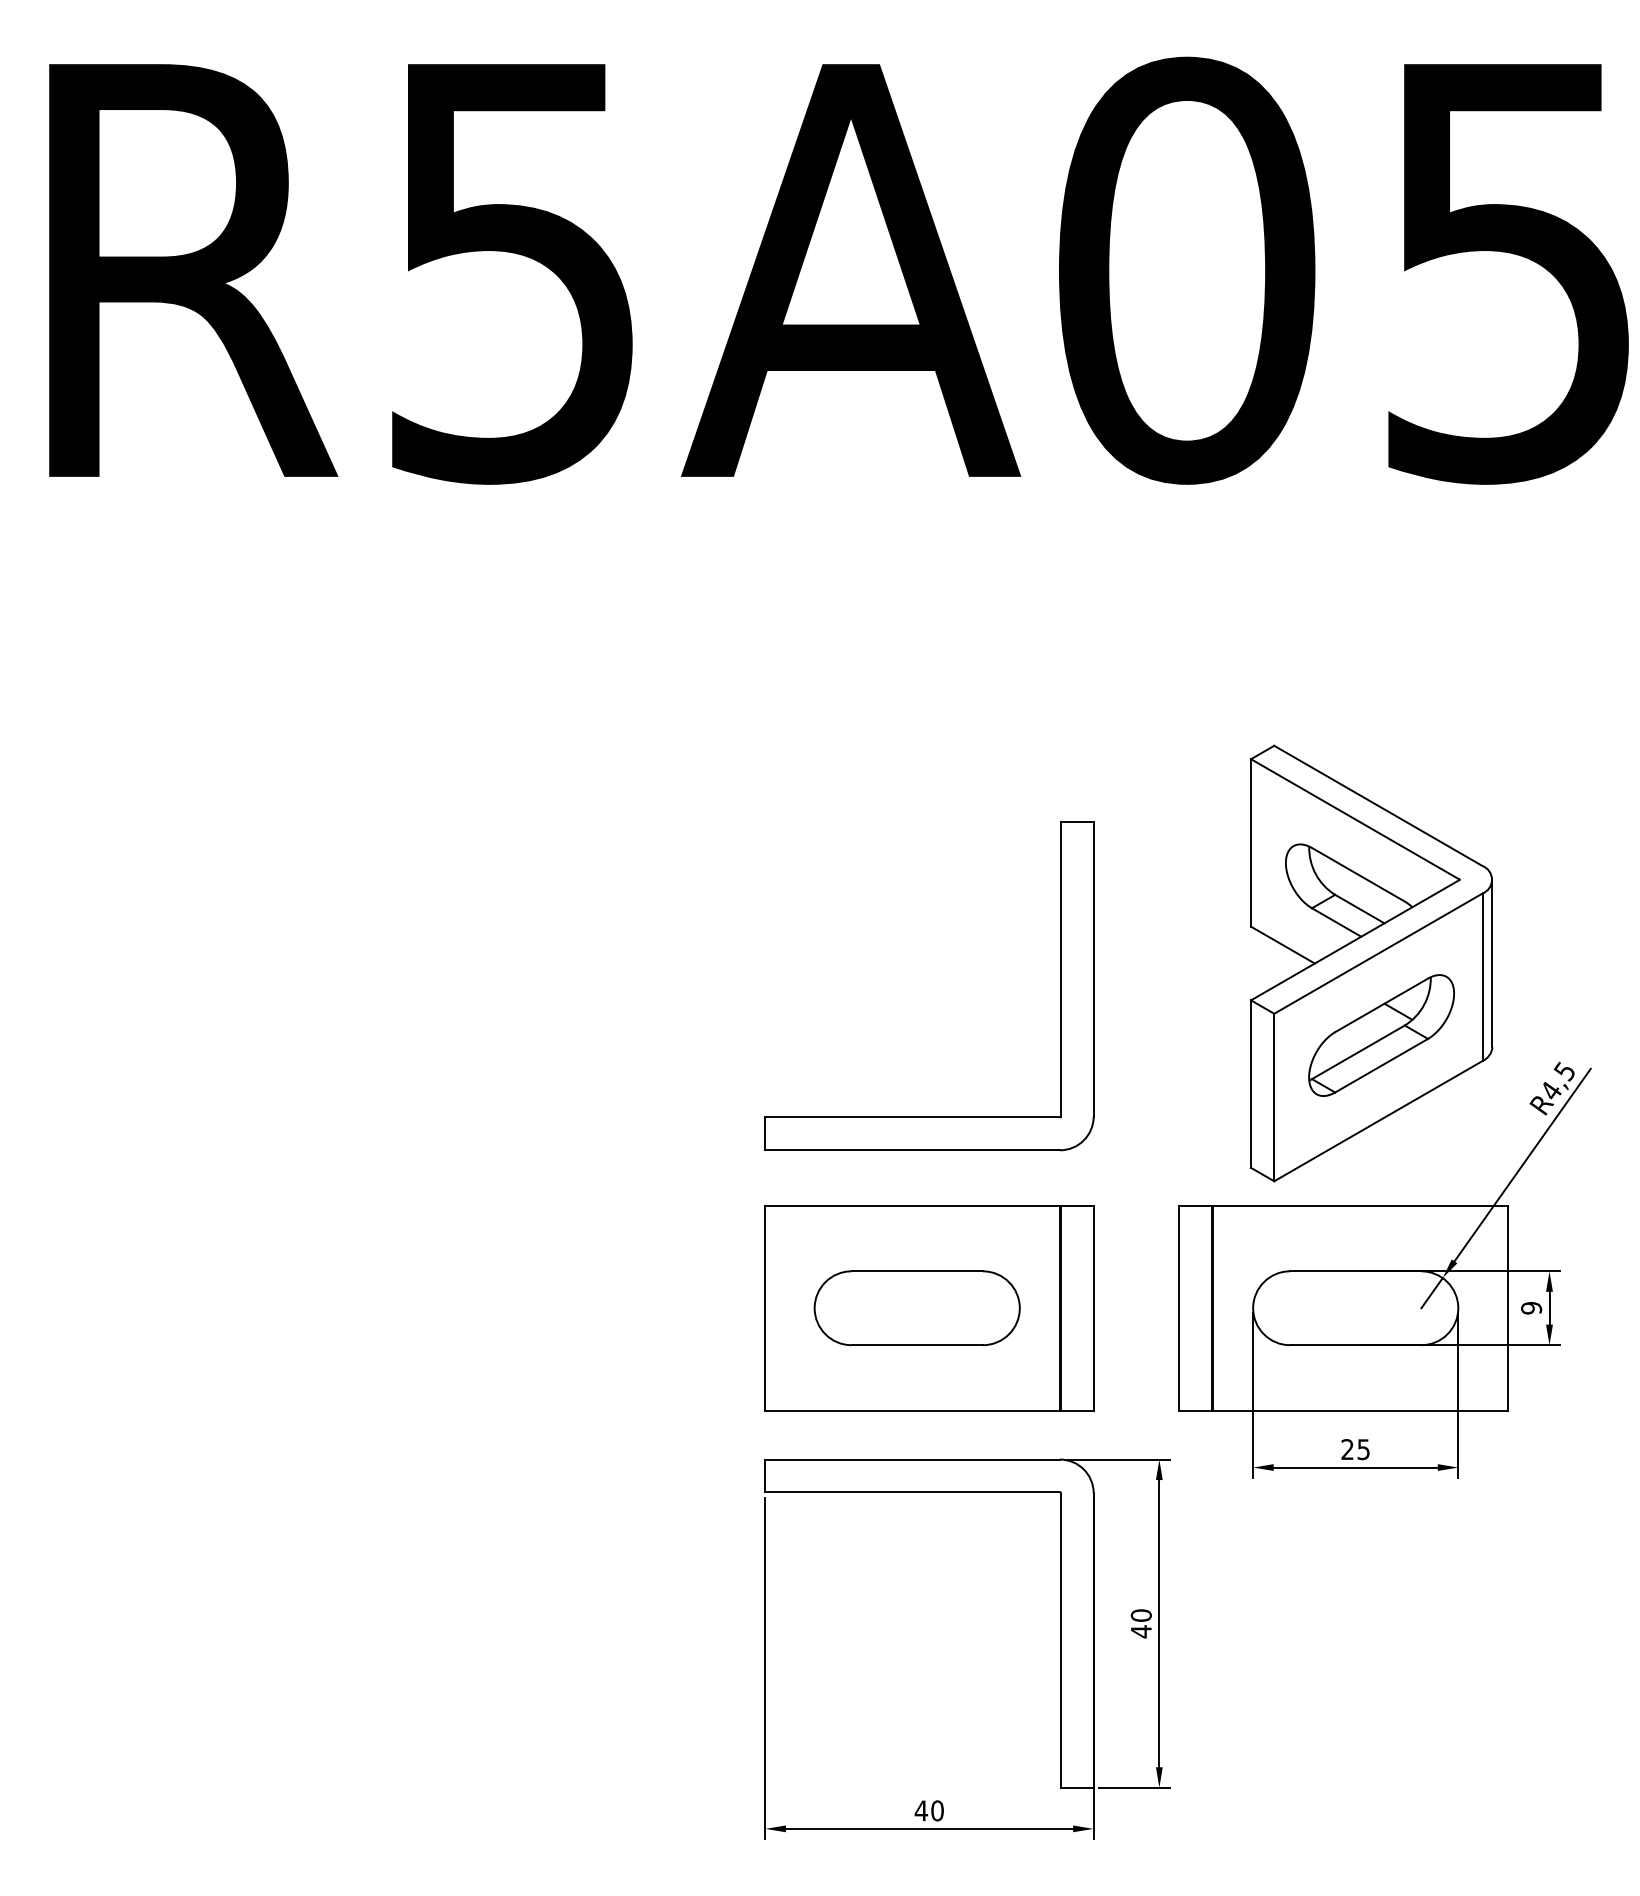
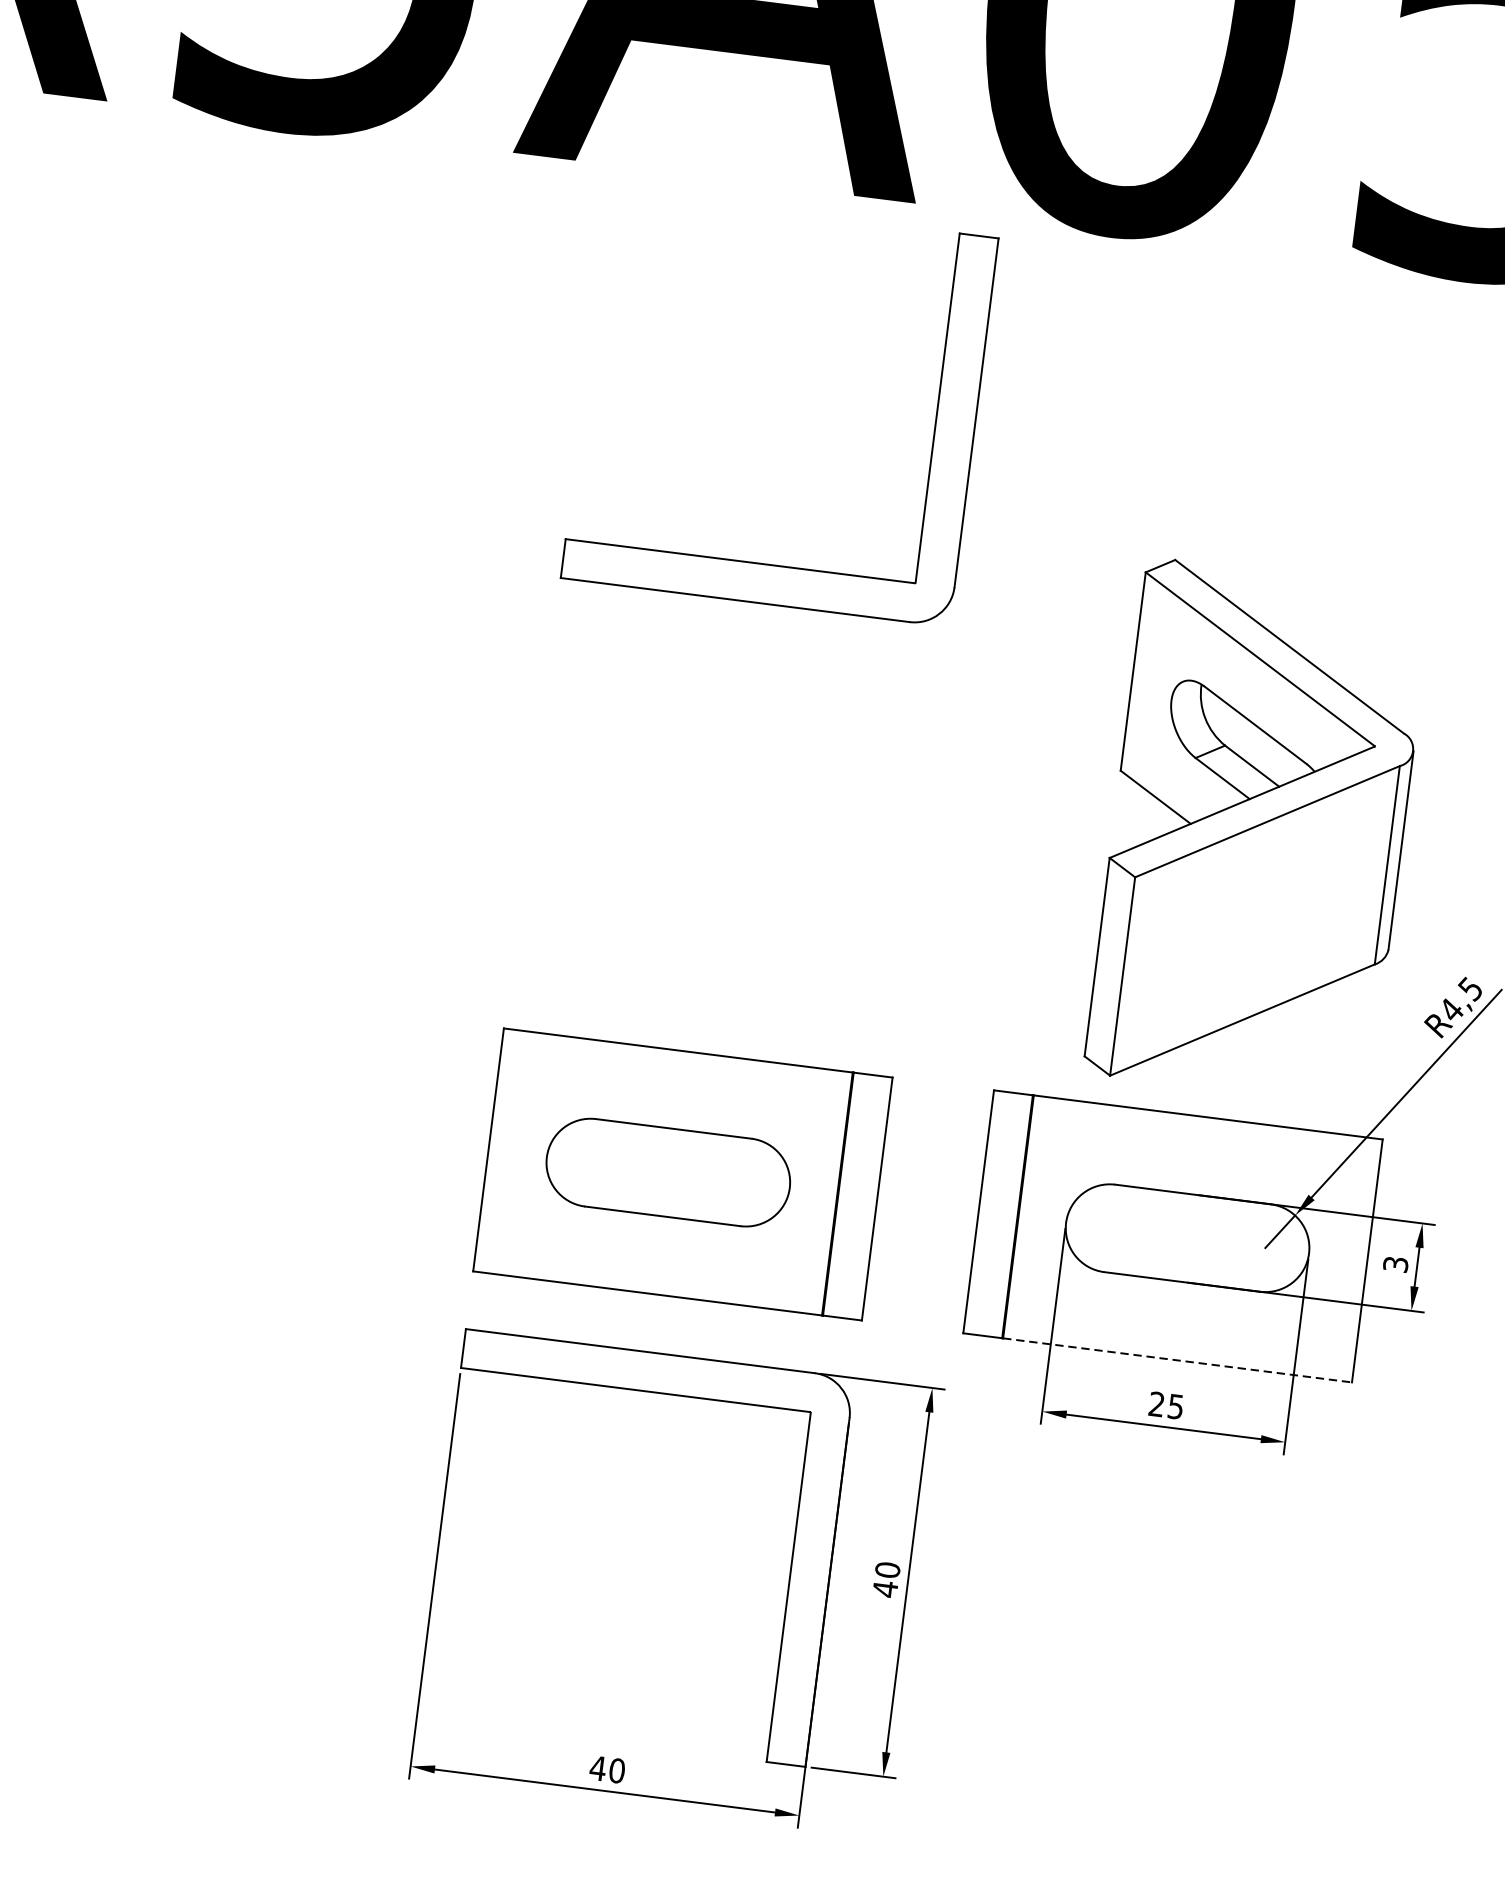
part: (1381, 1035) -> (1258, 919), removed
part: (929, 1116) -> (760, 562), moved
text: (1531, 1308) -> (1395, 1264), 9 -> 3
line: (1360, 1410) -> (1177, 1360), solid -> dashed

